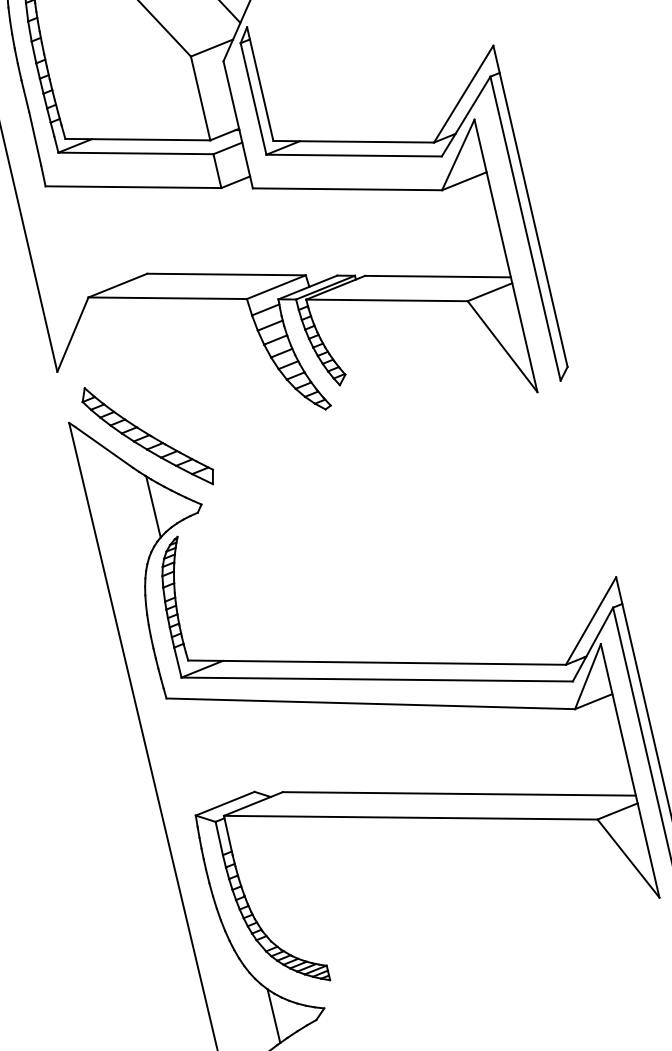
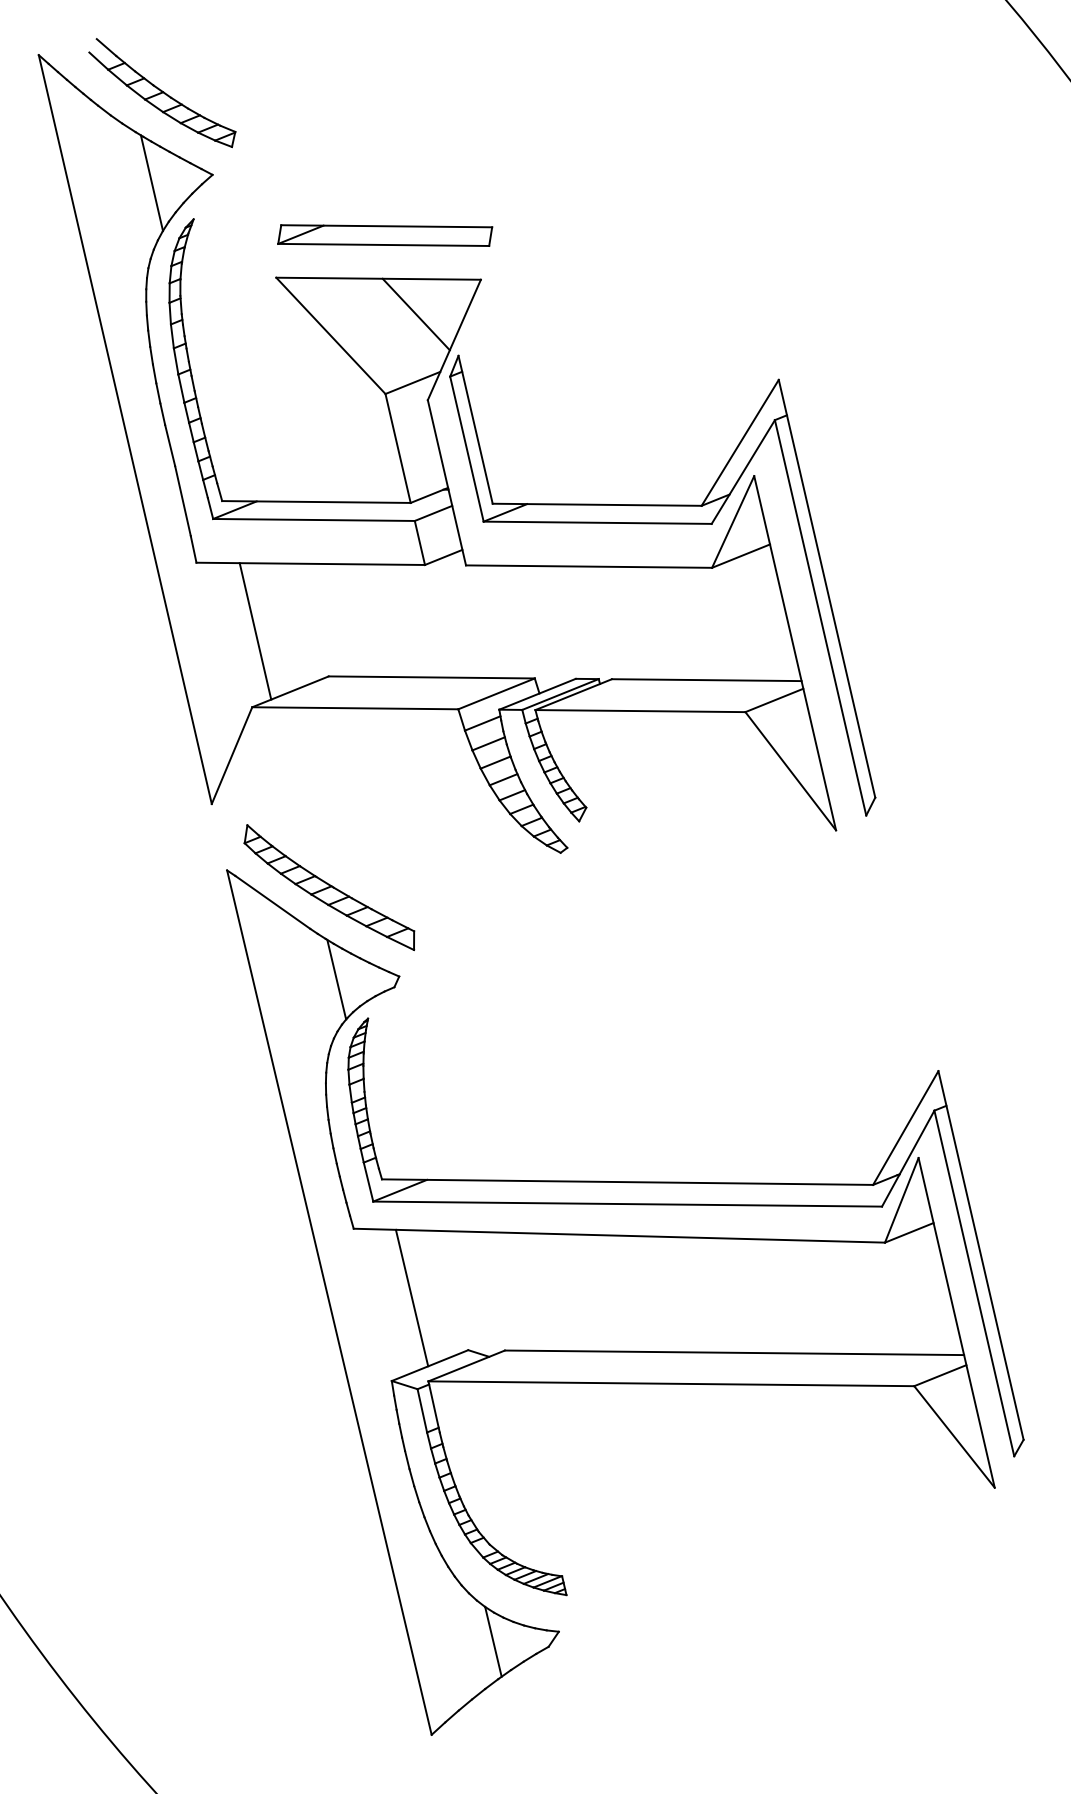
line: (90, 239) -> (255, 631), added
line: (210, 751) -> (411, 1297), added

